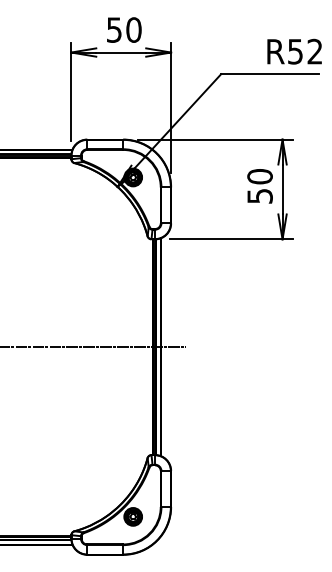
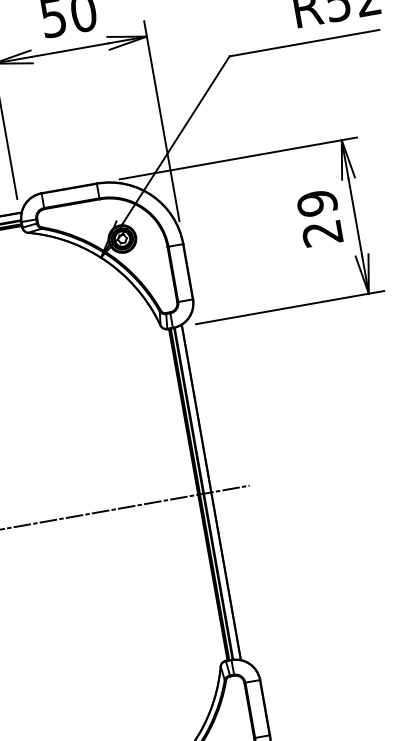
text: (259, 186) -> (319, 218), 50 -> 29

